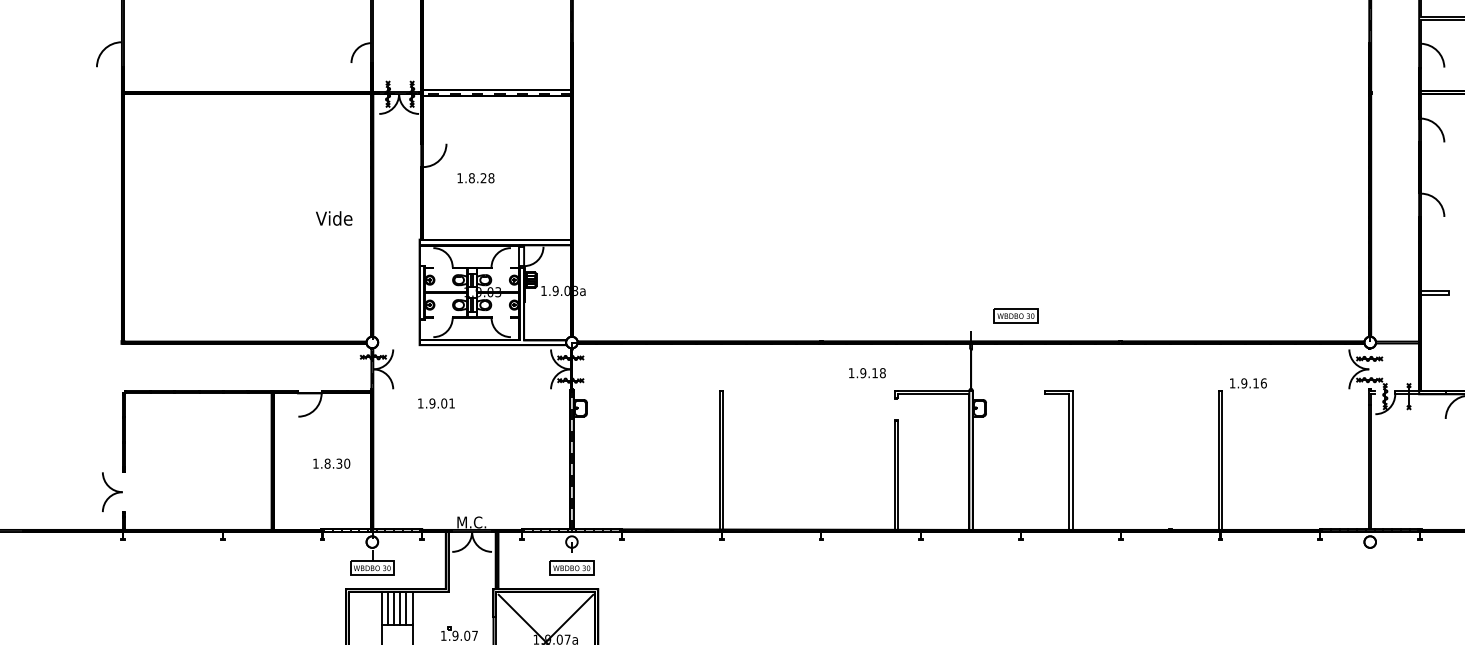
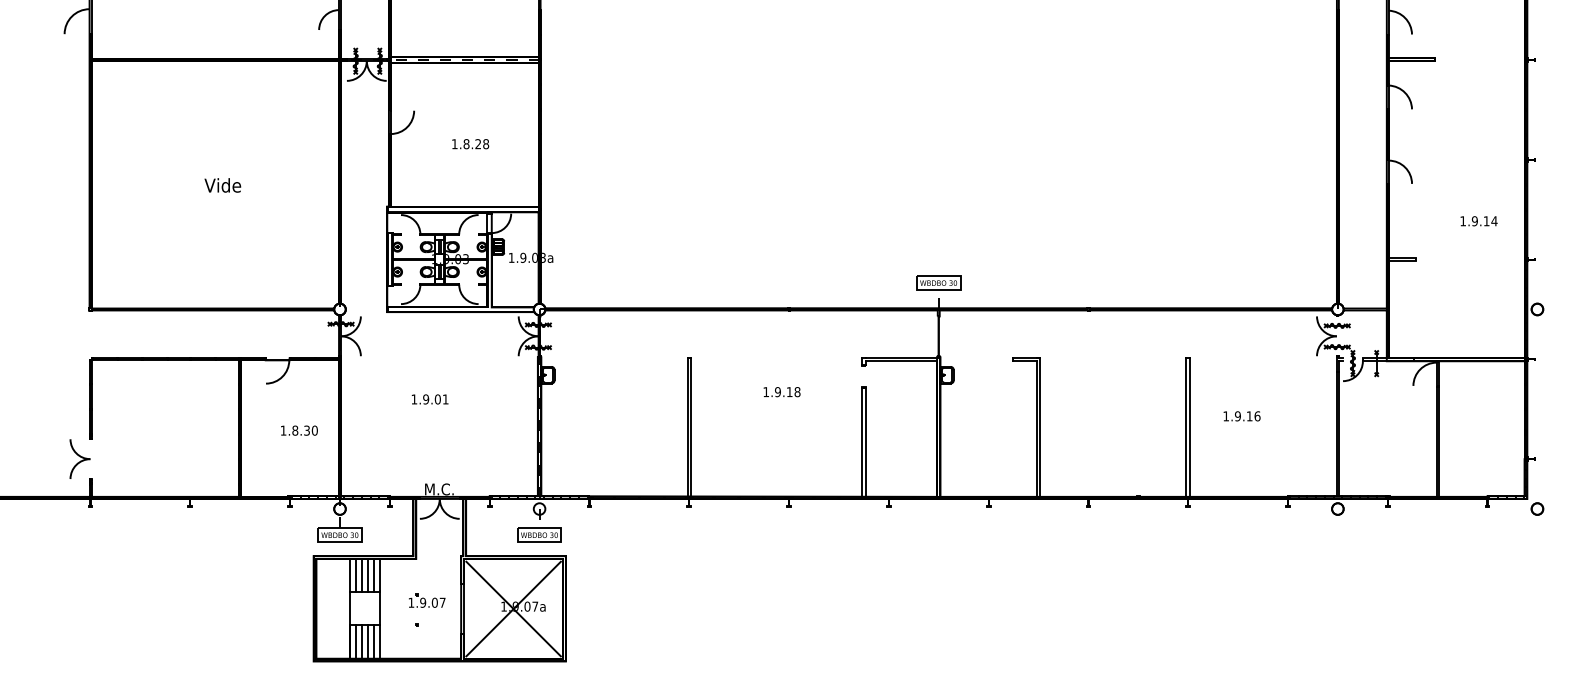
text: (475, 178) -> (470, 144), moved
text: (333, 218) -> (222, 185), moved
part: (1015, 315) -> (938, 282), moved
text: (866, 373) -> (781, 392), moved
text: (1247, 383) -> (1241, 416), moved
text: (435, 403) -> (429, 399), moved

